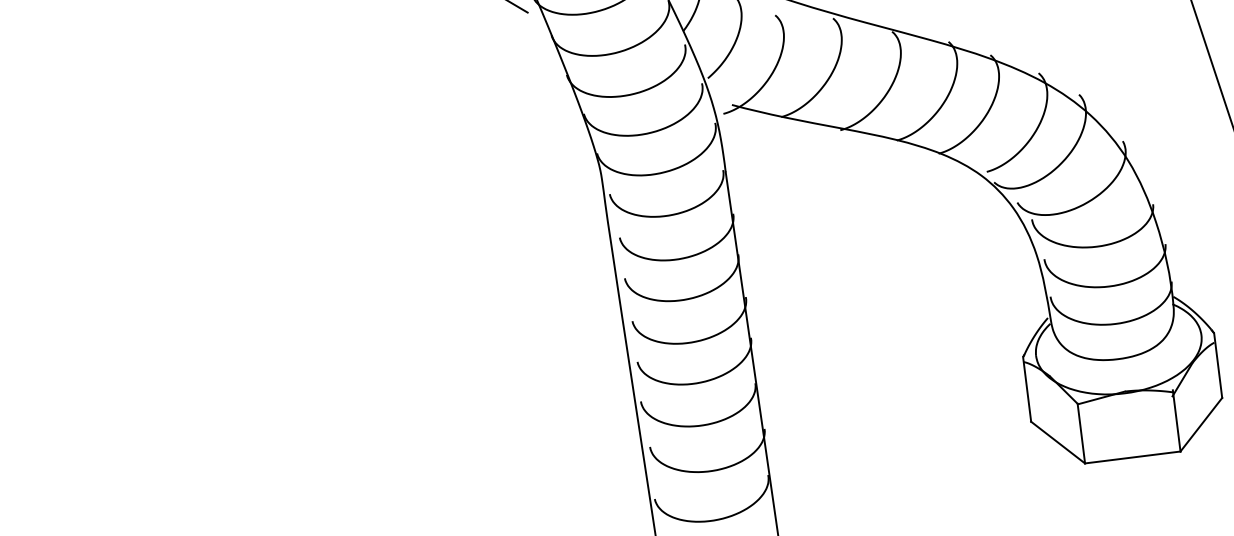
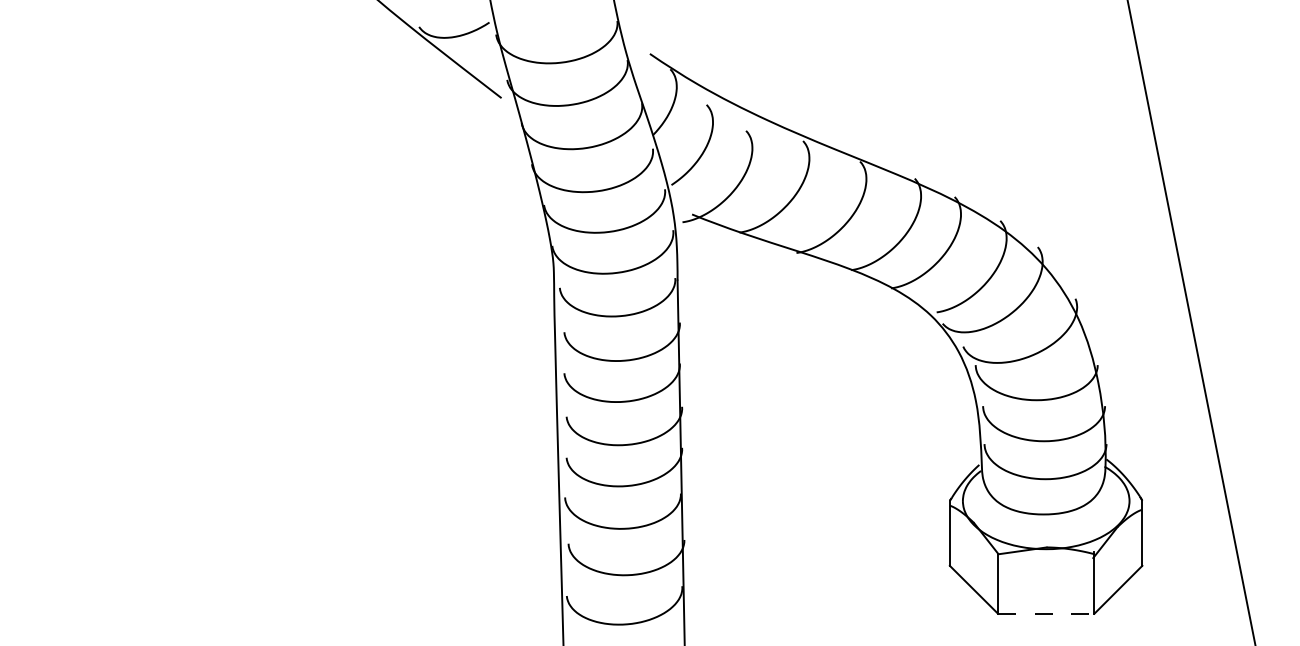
line: (1132, 457) -> (1046, 613), solid -> dashed

